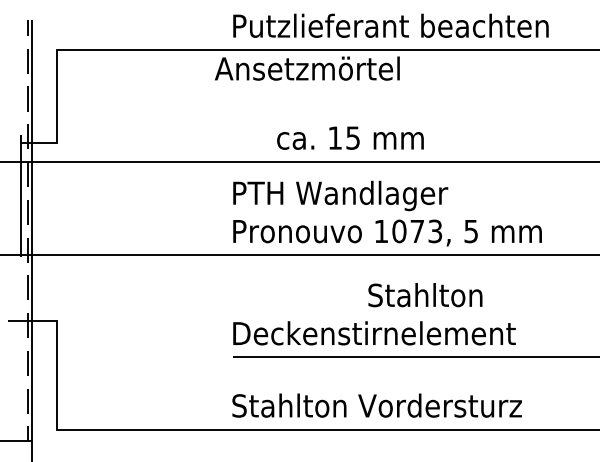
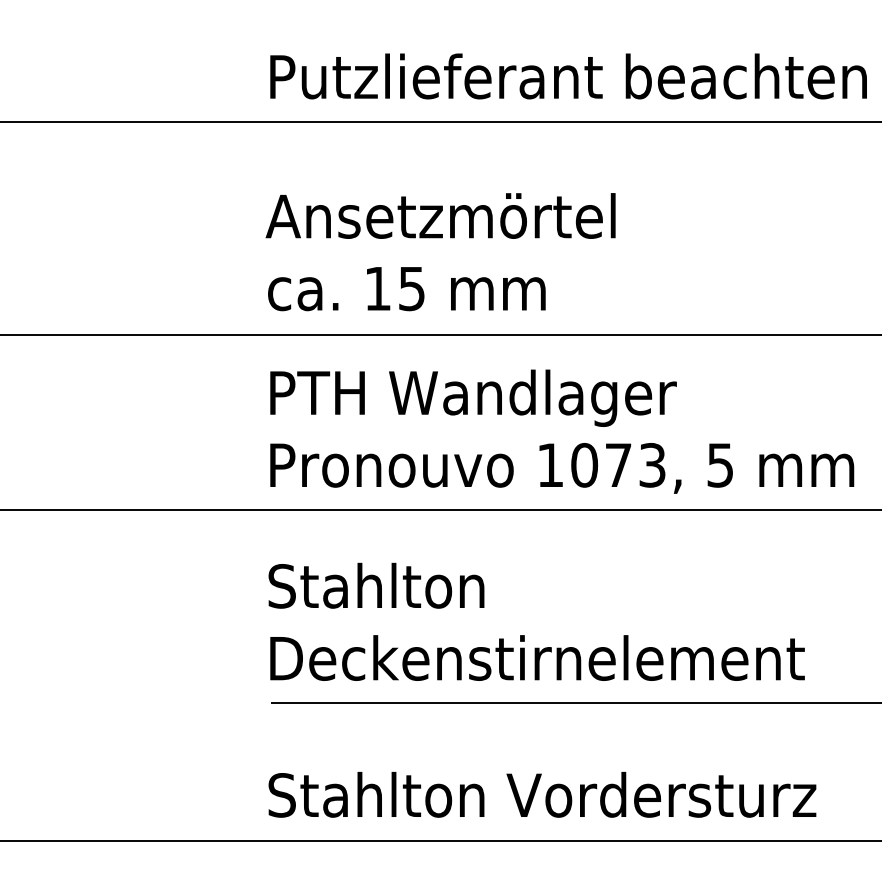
text: (307, 68) -> (440, 215), moved
text: (350, 137) -> (406, 287), moved
text: (425, 295) -> (376, 586), moved

